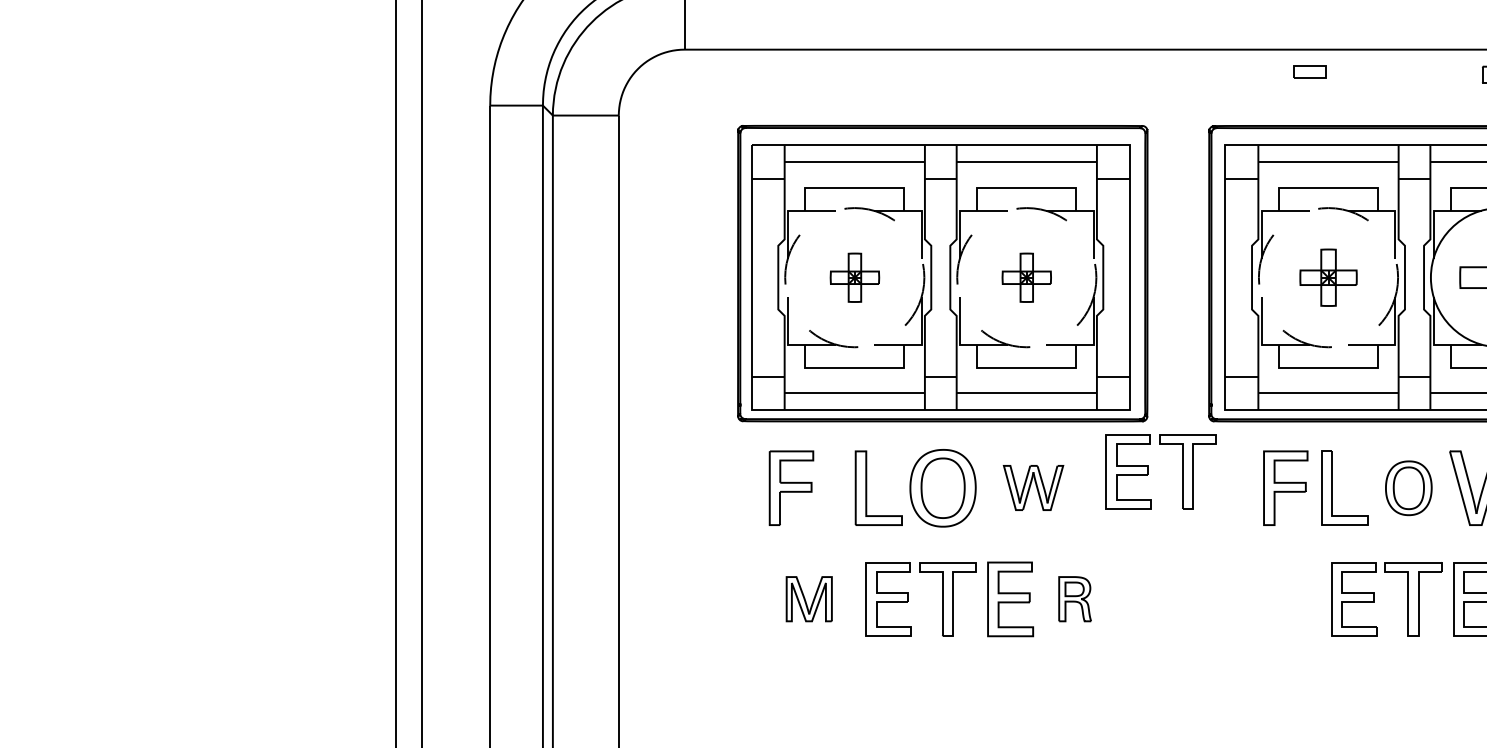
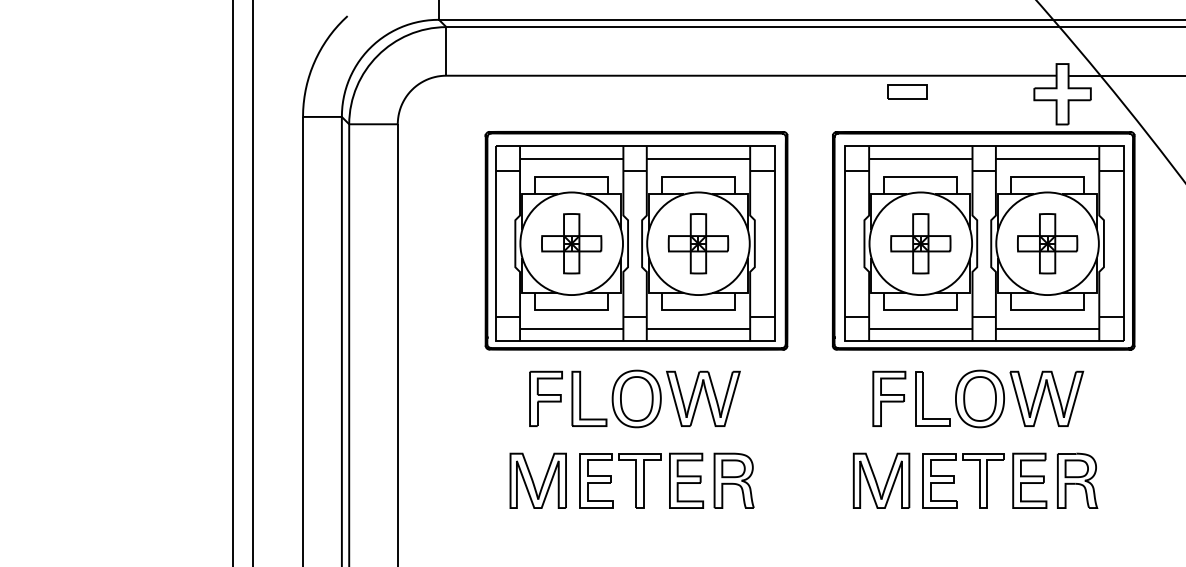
part: (1310, 71) -> (907, 91), size x1.67
circle: (854, 277) -> (571, 243), dashed -> solid
part: (854, 277) -> (571, 243), size x1.67
circle: (1026, 277) -> (698, 243), dashed -> solid
part: (1026, 277) -> (698, 243), size x1.67
circle: (1328, 277) -> (920, 243), dashed -> solid
part: (1328, 277) -> (920, 243), size x1.43
part: (1148, 471) -> (788, 386), removed
part: (790, 487) -> (545, 398), moved
part: (1033, 487) -> (703, 398), size x1.67
part: (1408, 487) -> (979, 398), size x1.43
part: (808, 598) -> (537, 480), size x1.67
part: (1074, 598) -> (733, 480), size x1.67
part: (1275, 598) -> (881, 480), added

